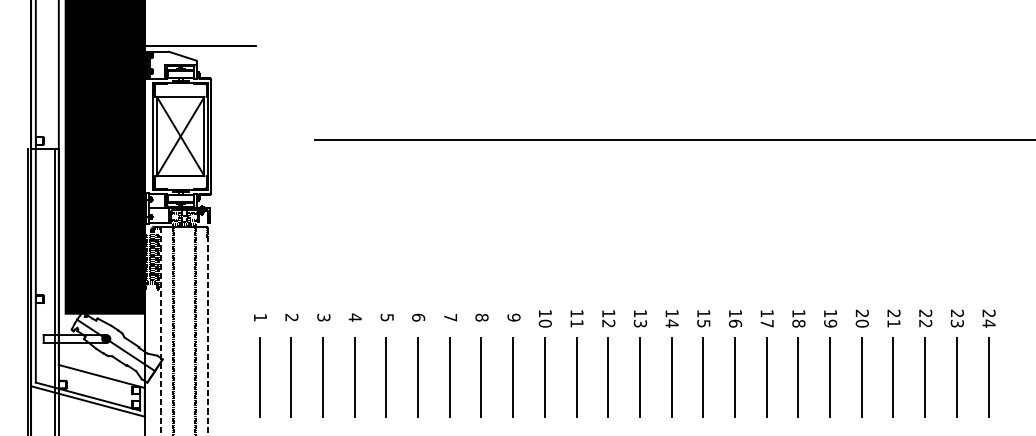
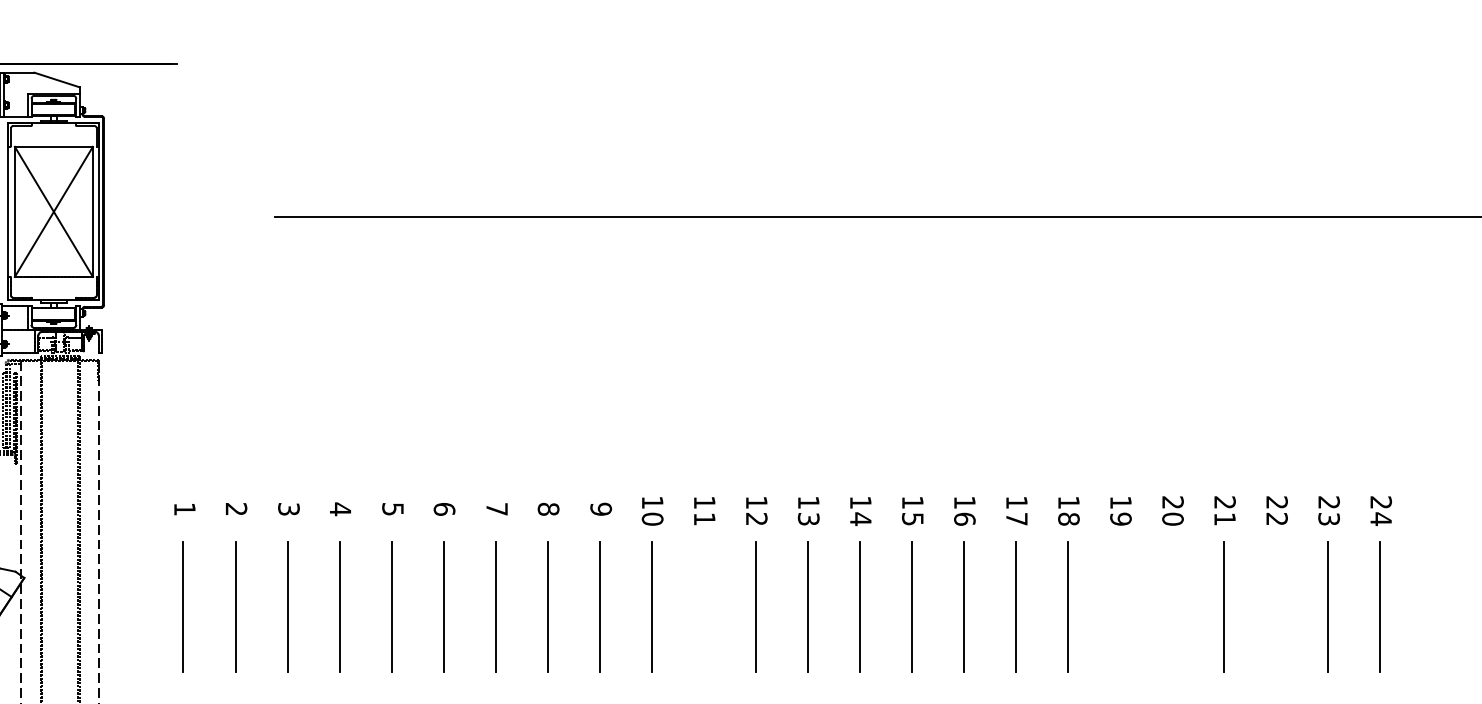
line: (576, 376) -> (703, 605), removed
line: (830, 376) -> (1120, 605), removed
line: (861, 376) -> (1171, 605), removed
line: (925, 376) -> (1276, 605), removed

